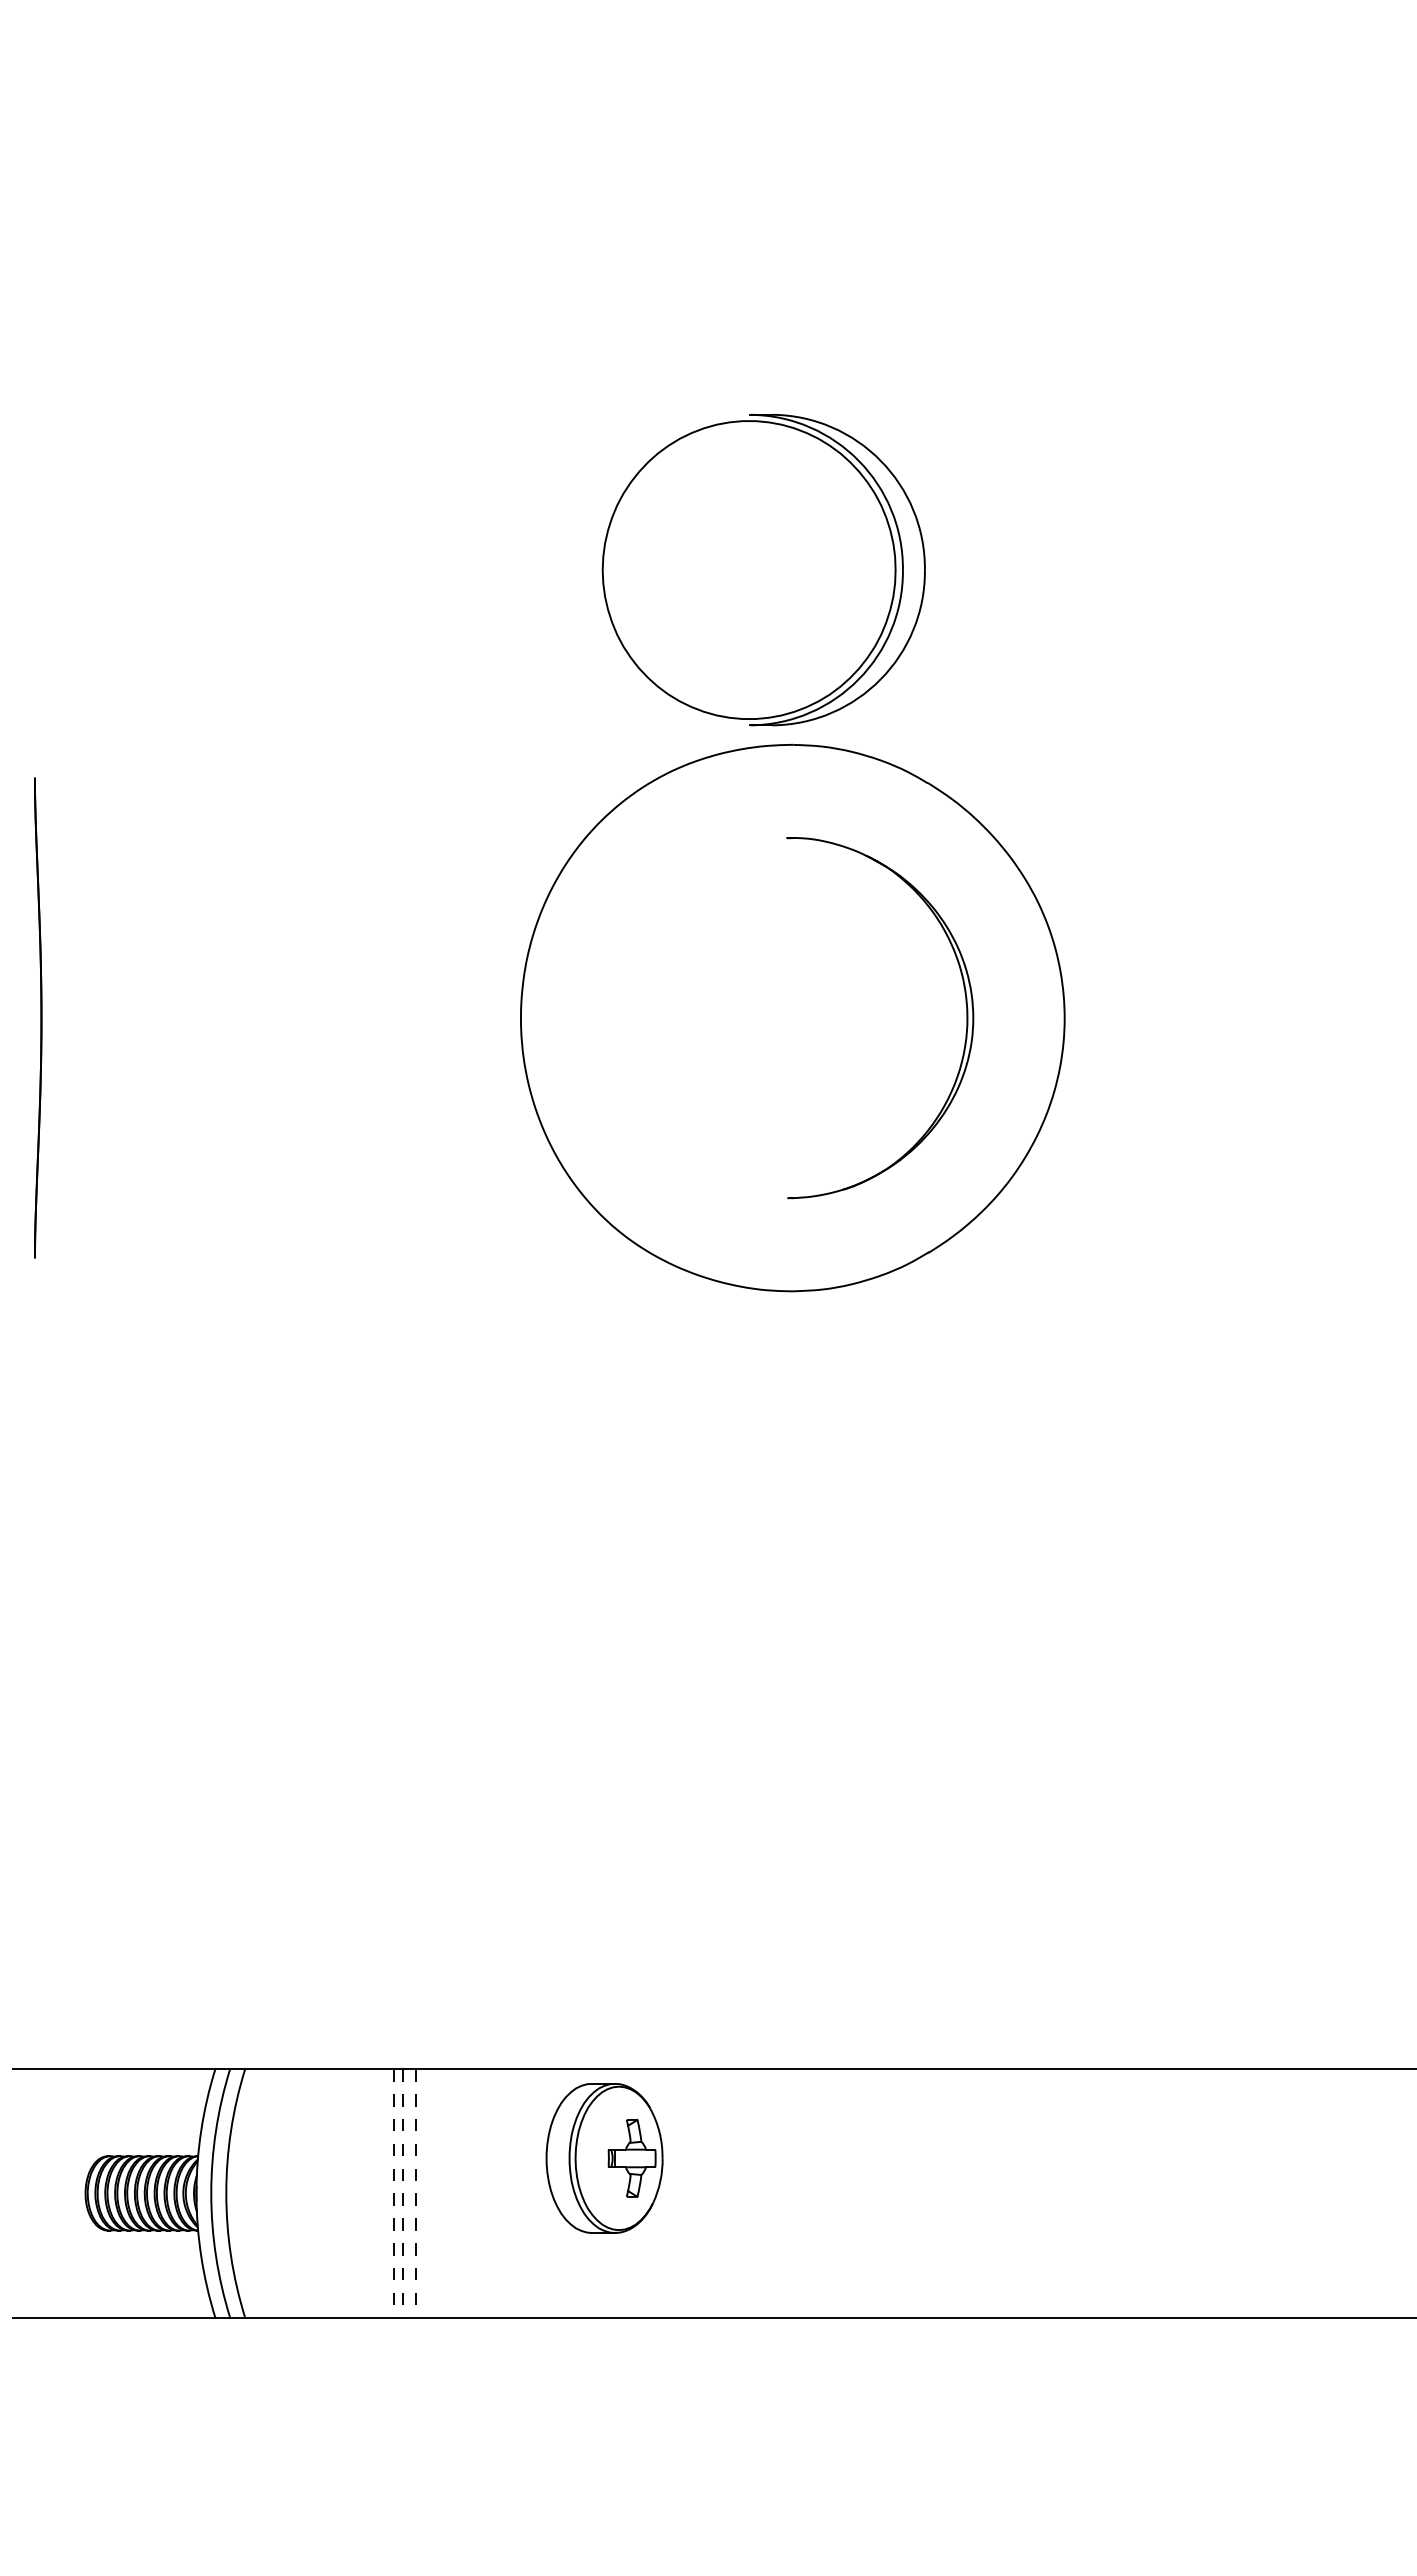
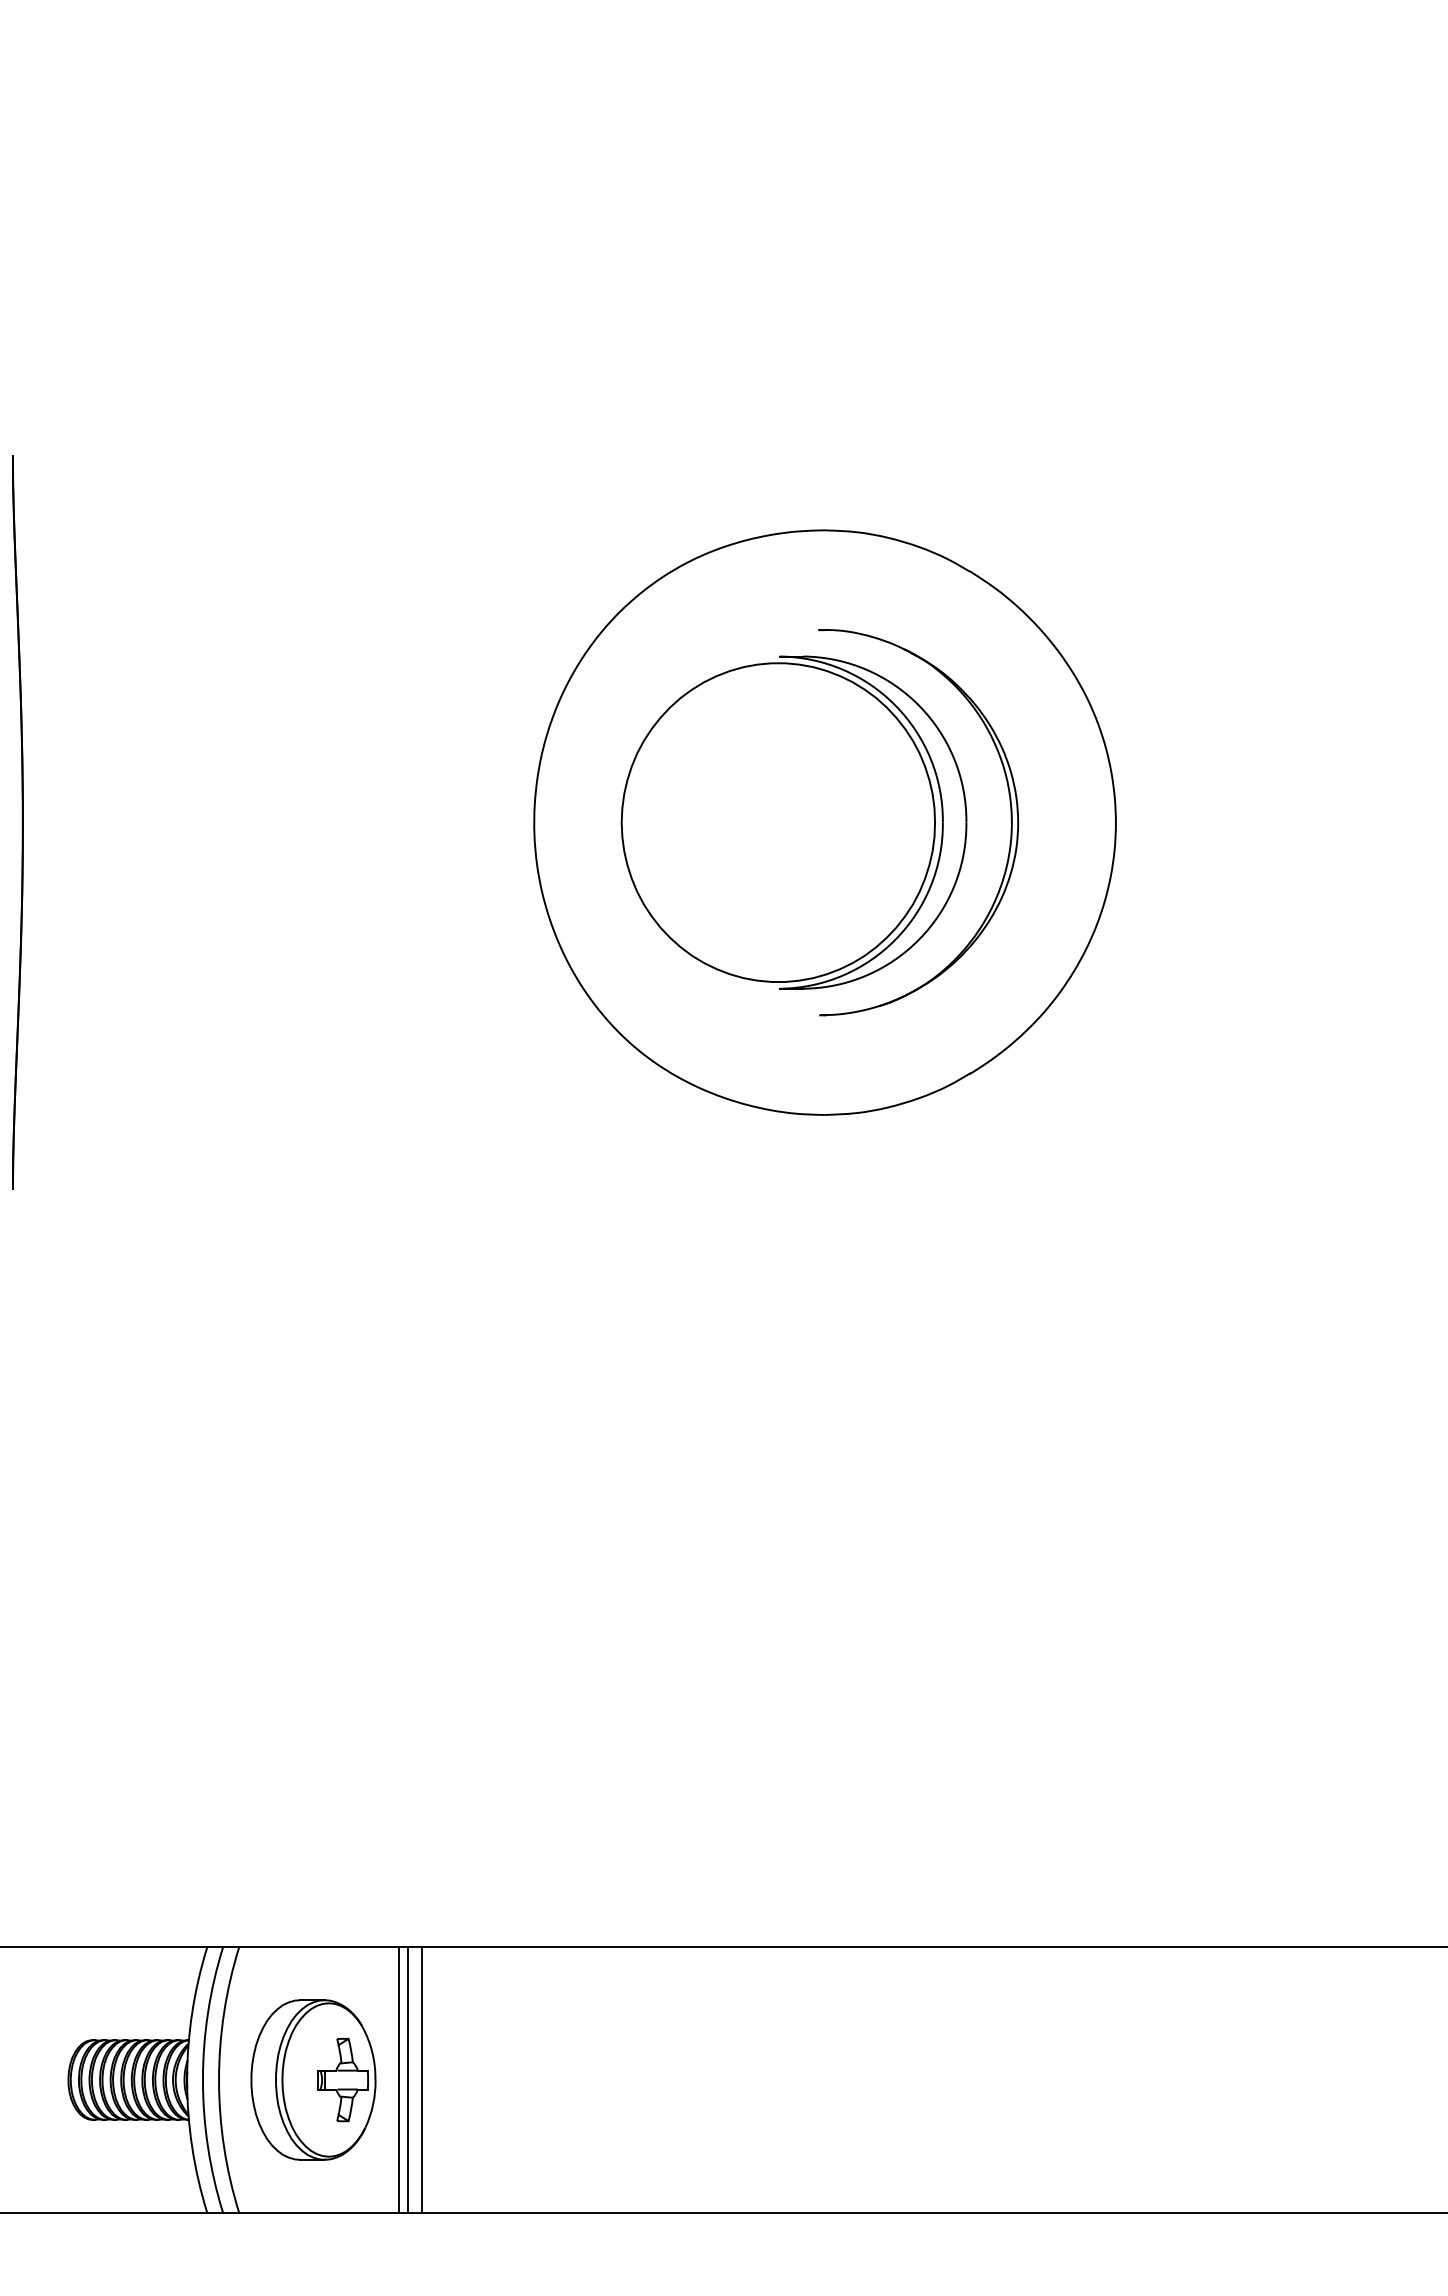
part: (763, 569) -> (793, 822), moved
part: (37, 1017) -> (17, 822), size x1.43
part: (604, 2158) -> (313, 2080), moved
line: (394, 2193) -> (398, 2080), dashed -> solid
line: (402, 2193) -> (407, 2080), dashed -> solid
line: (416, 2193) -> (422, 2080), dashed -> solid

